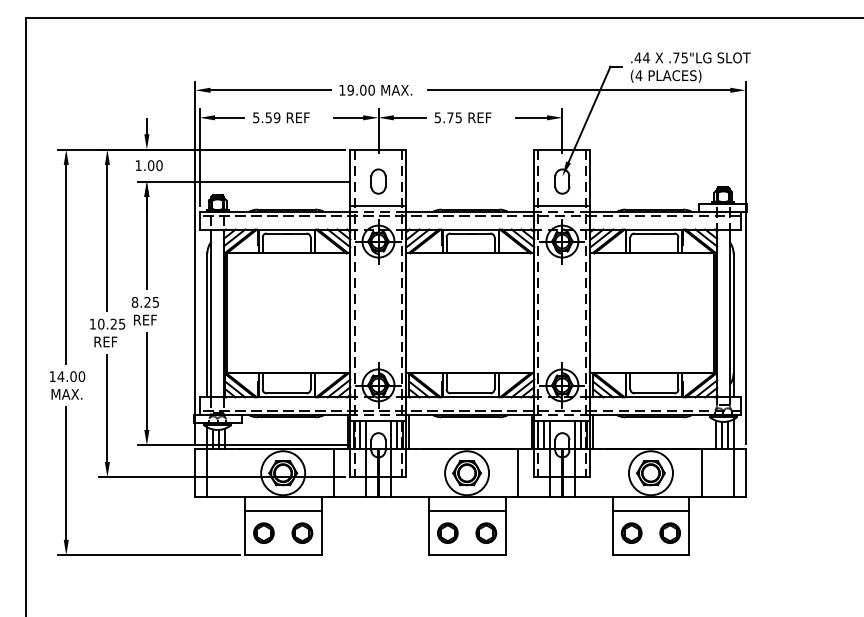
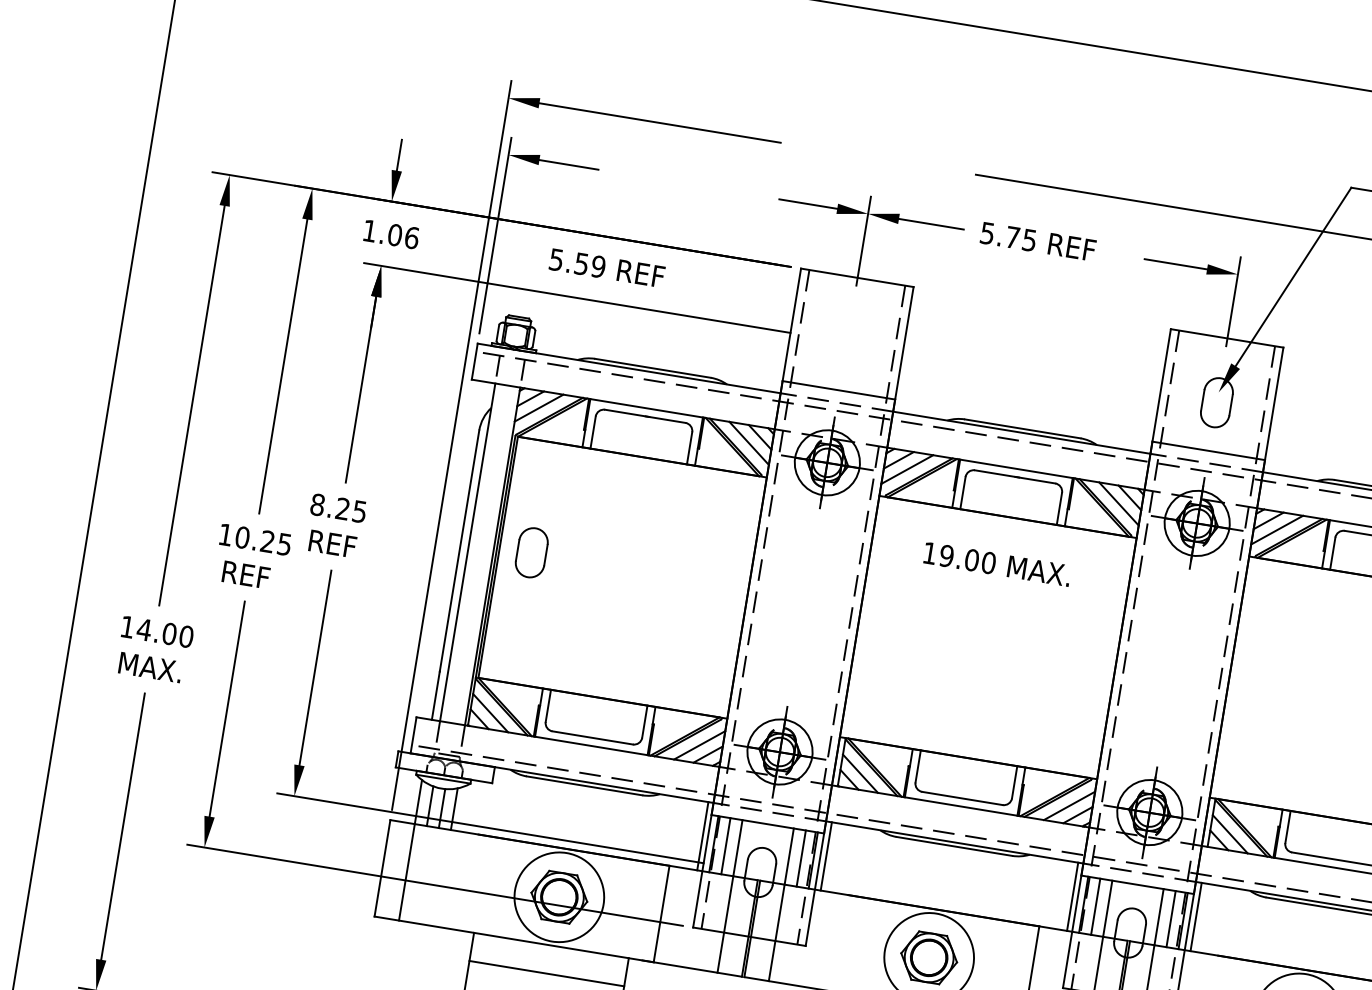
text: (375, 89) -> (996, 562), moved
text: (281, 117) -> (607, 267), moved
text: (159, 165) -> (411, 237), 1.00 -> 1.06
part: (378, 181) -> (531, 552), moved

